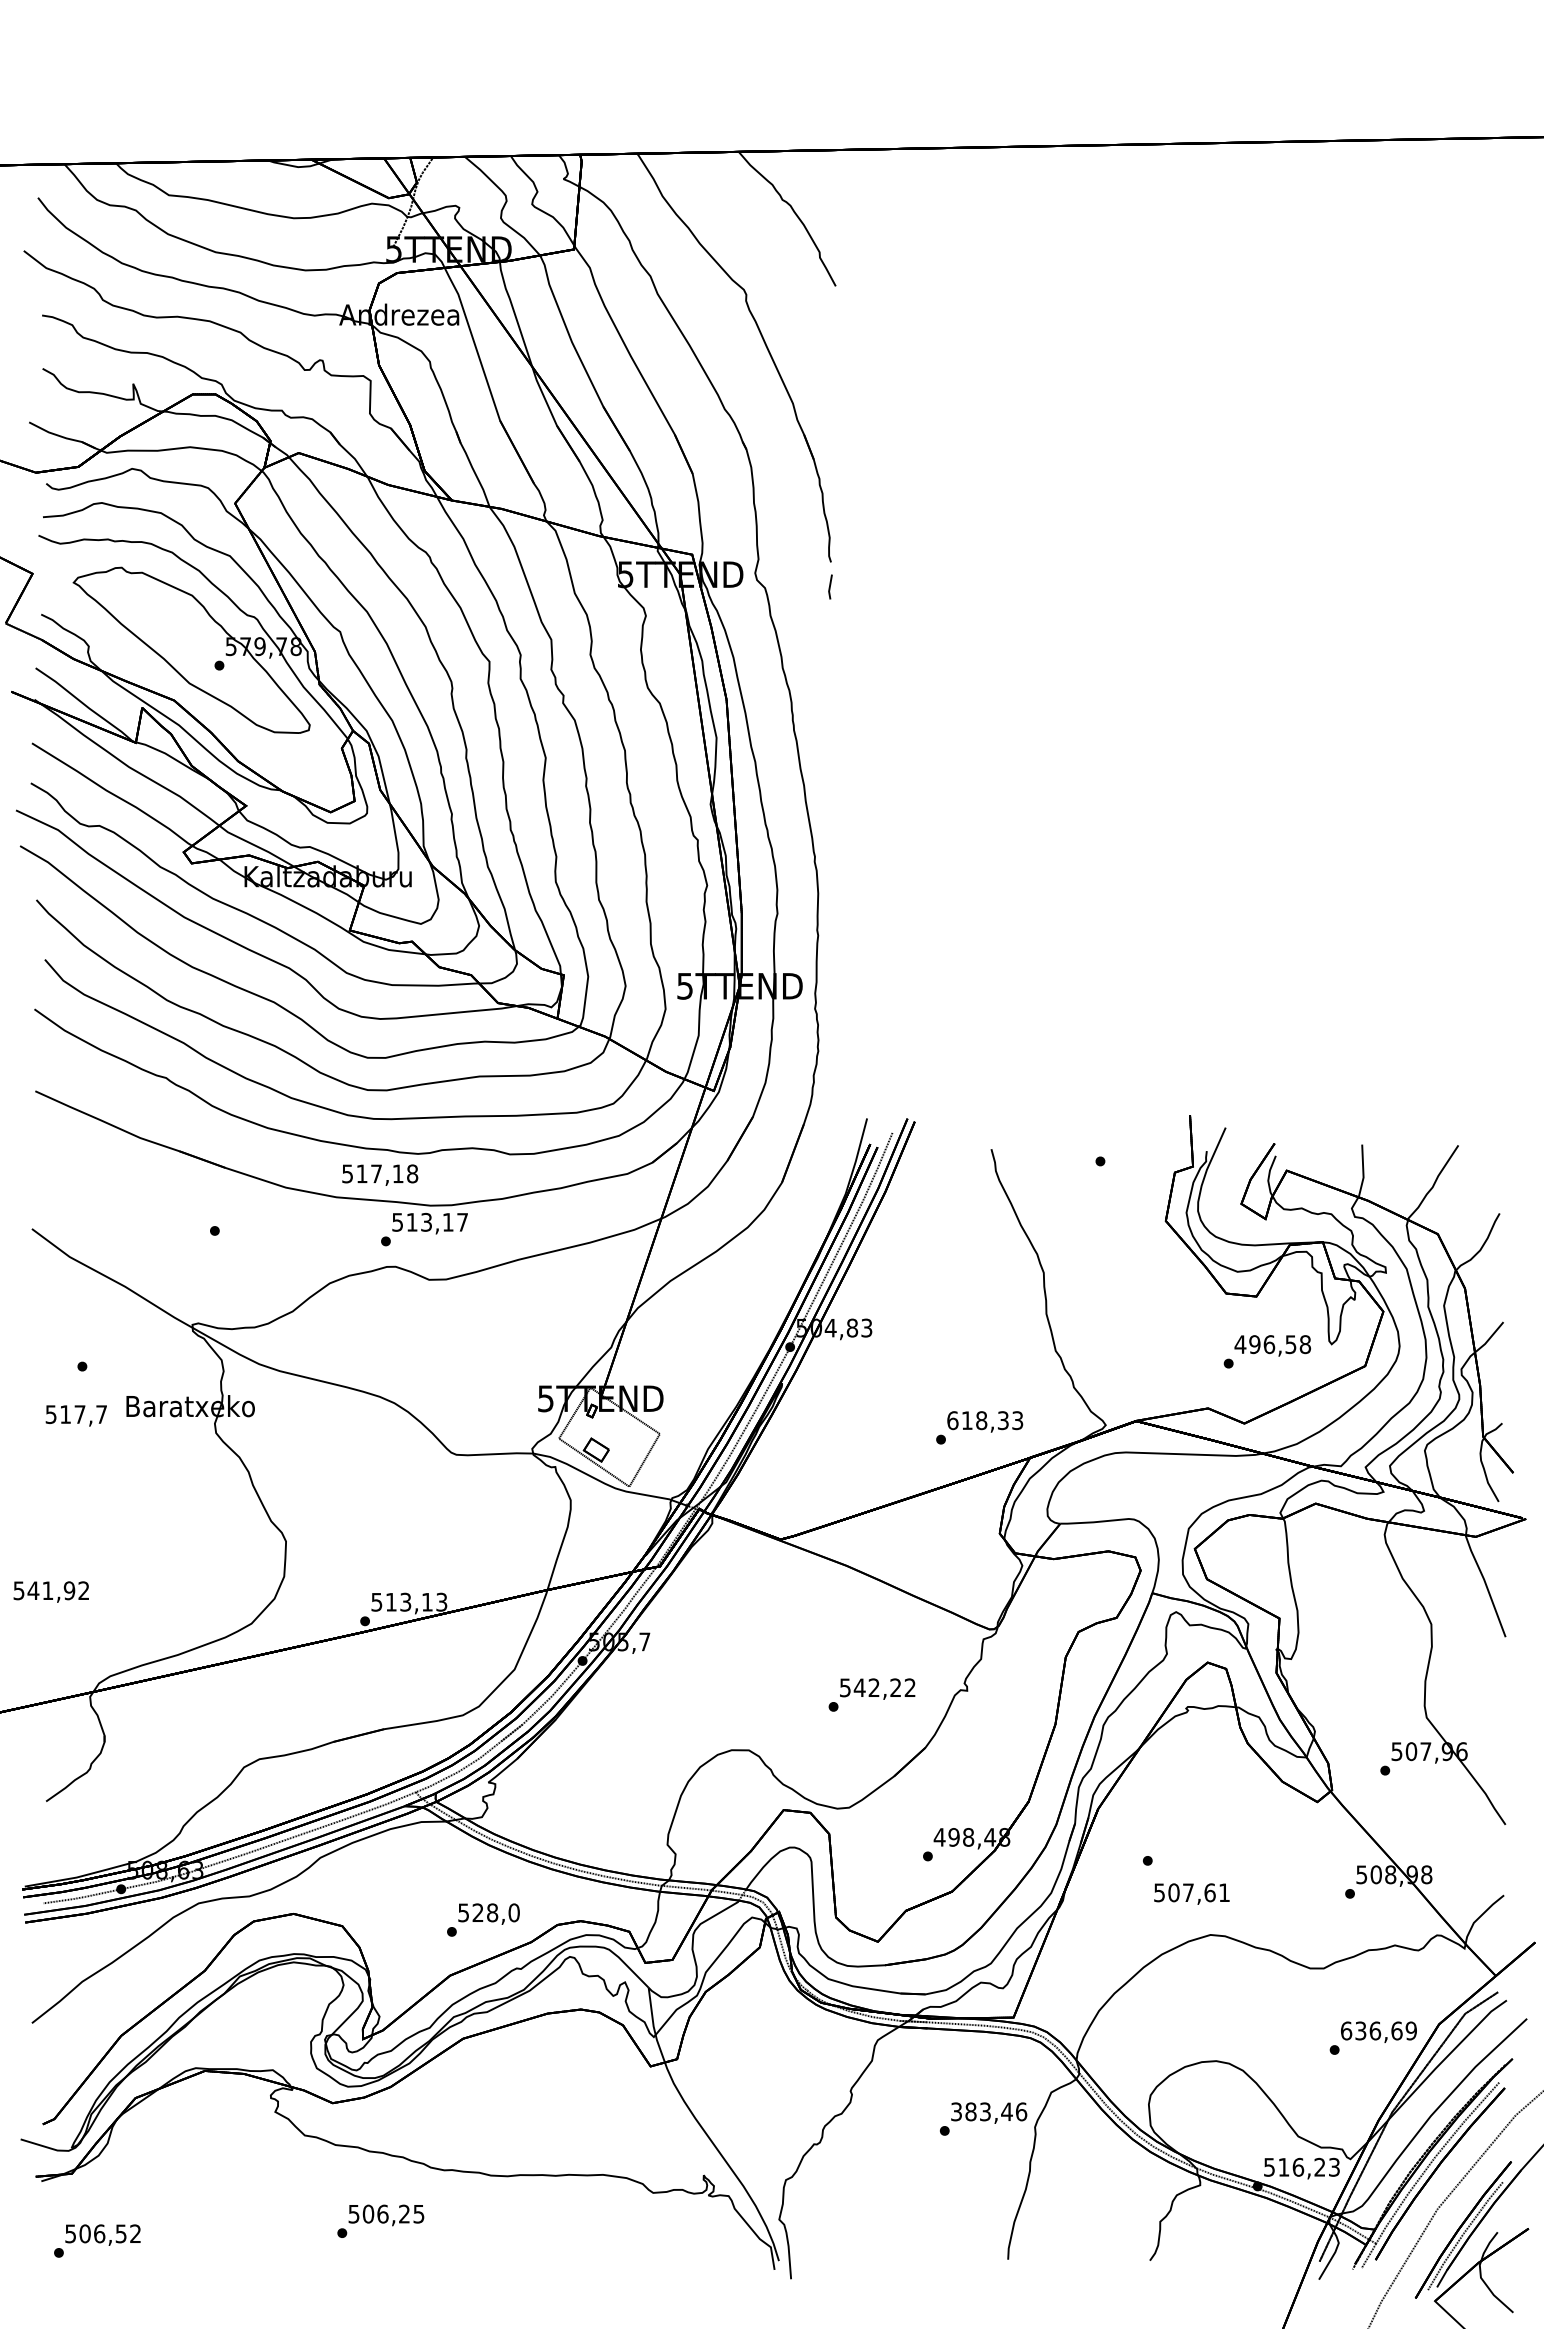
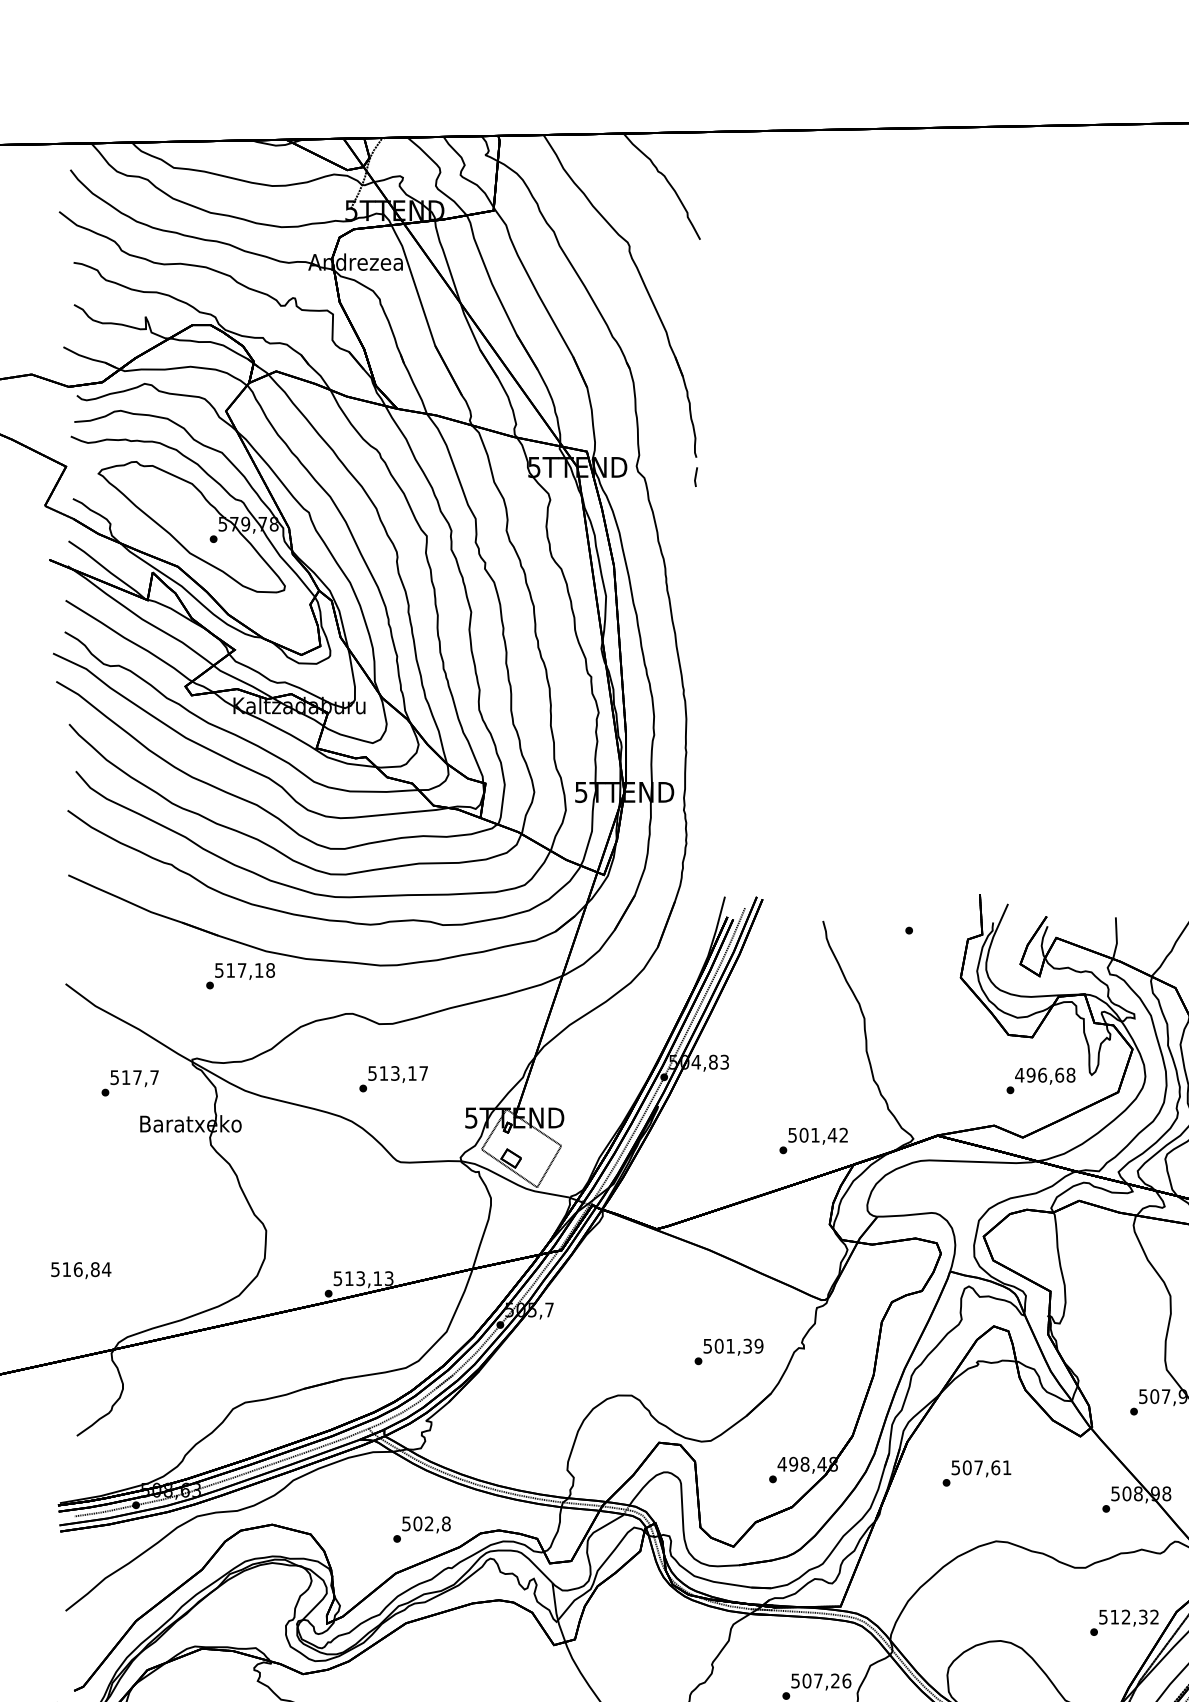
text: (380, 1174) -> (245, 970), moved
text: (424, 1229) -> (393, 1079), moved
text: (1290, 1344) -> (1059, 1075), 496,58 -> 496,68
text: (75, 1415) -> (133, 1078), moved
text: (985, 1420) -> (818, 1135), 618,33 -> 501,42
text: (58, 1590) -> (86, 1269), 541,92 -> 516,84
text: (884, 1687) -> (738, 1345), 542,22 -> 501,39
text: (1191, 1893) -> (981, 1468), moved
text: (495, 1912) -> (431, 1523), 528,0 -> 502,8
text: (1378, 2030) -> (1128, 1616), 636,69 -> 512,32
text: (981, 2111) -> (815, 1680), 383,46 -> 507,26

